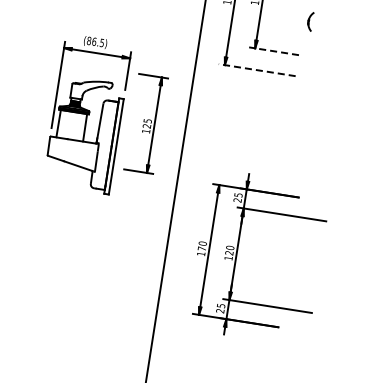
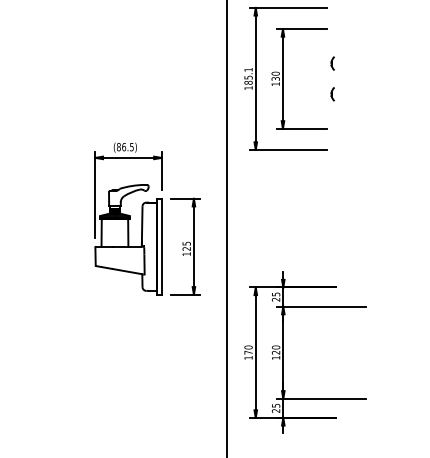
part: (309, 21) -> (332, 94), size x0.71
line: (273, 50) -> (301, 128), dashed -> solid
line: (257, 69) -> (288, 149), dashed -> solid
part: (146, 123) -> (185, 246), moved
part: (236, 254) -> (283, 352), moved

